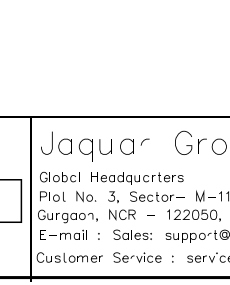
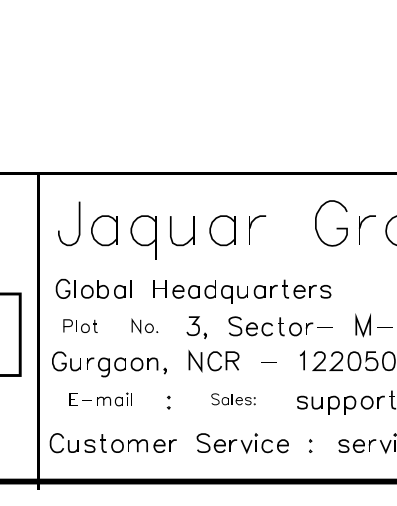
part: (52, 196) -> (79, 326), size x0.7
part: (86, 196) -> (145, 326), size x0.7
part: (63, 234) -> (100, 398), size x0.7
part: (132, 234) -> (233, 398), size x0.6

